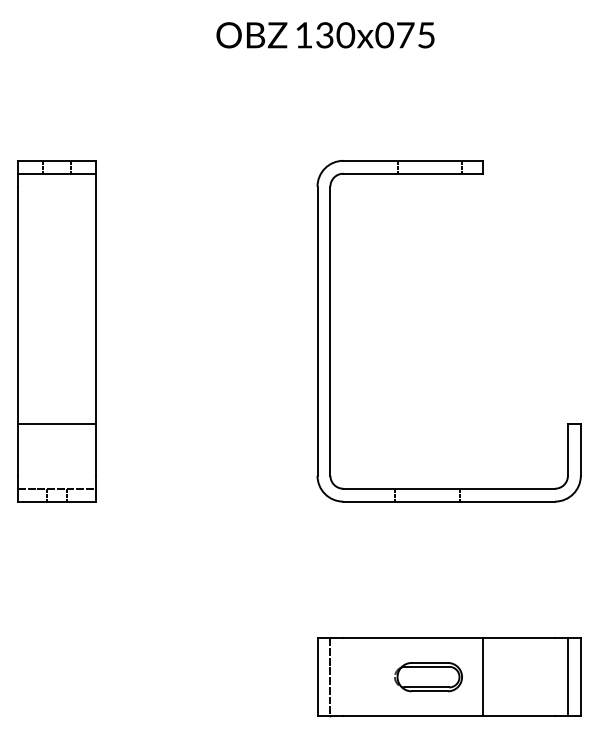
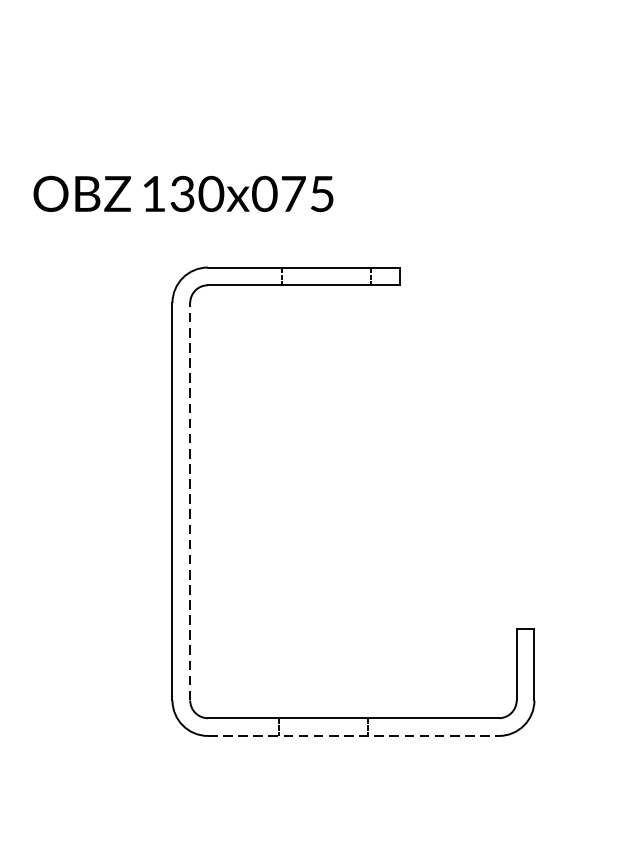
text: (325, 35) -> (183, 194), moved
line: (330, 331) -> (190, 502), solid -> dashed
line: (449, 501) -> (353, 735), solid -> dashed

